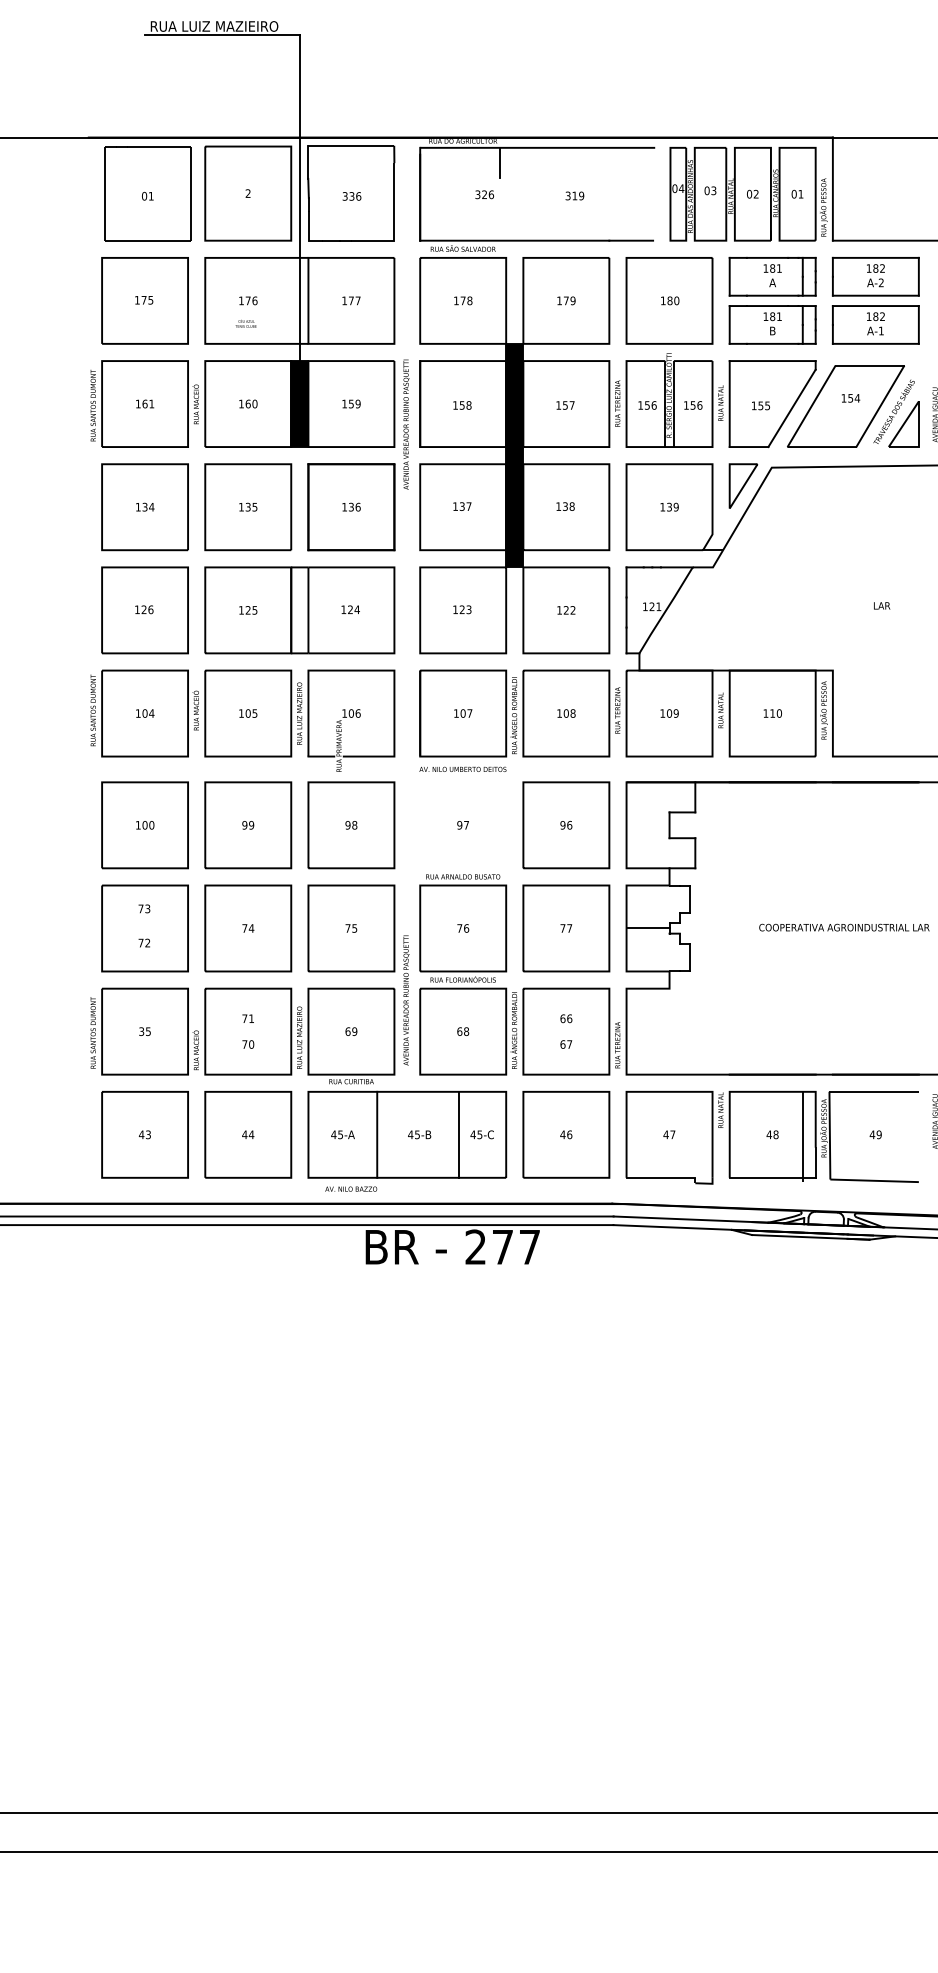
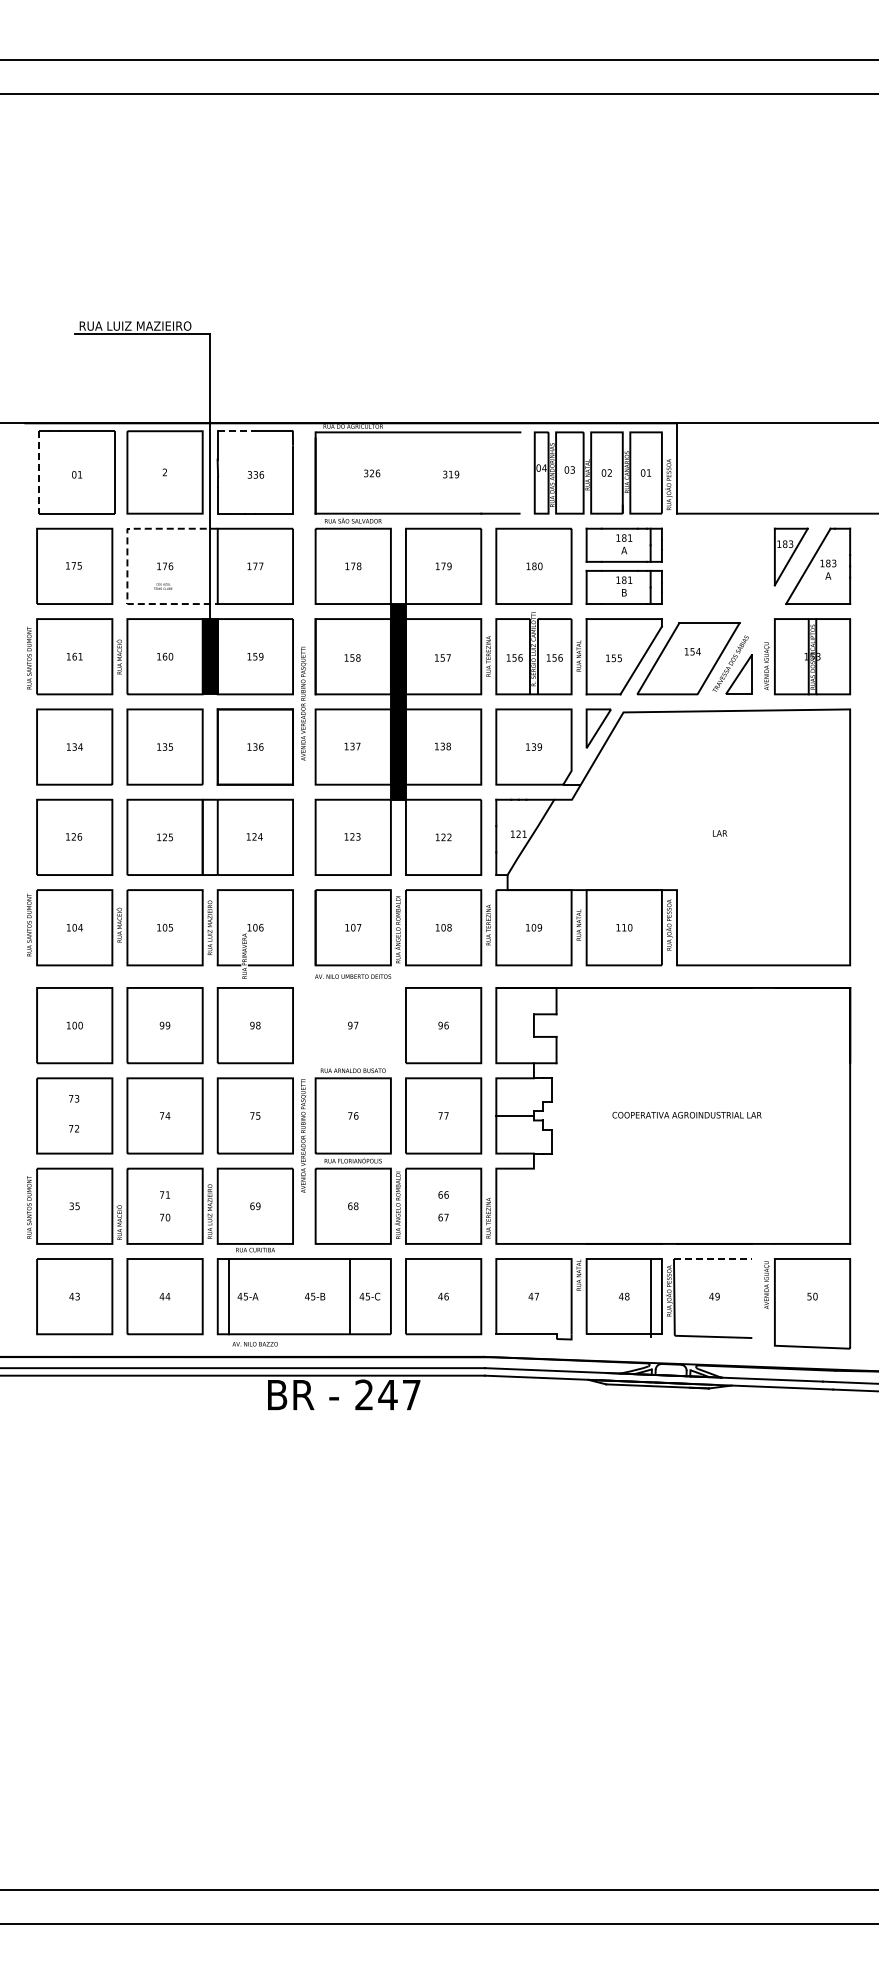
line: (330, 145) -> (237, 430), solid -> dashed
line: (499, 162) -> (385, 445), removed
line: (104, 193) -> (39, 472), solid -> dashed
part: (875, 299) -> (714, 565), removed
line: (205, 301) -> (127, 566), solid -> dashed
text: (406, 424) -> (303, 703), moved
text: (406, 999) -> (303, 1135), moved
line: (874, 1091) -> (713, 1258), solid -> dashed
line: (377, 1134) -> (229, 1296), moved
text: (502, 1247) -> (387, 1395), 277 -> 247

